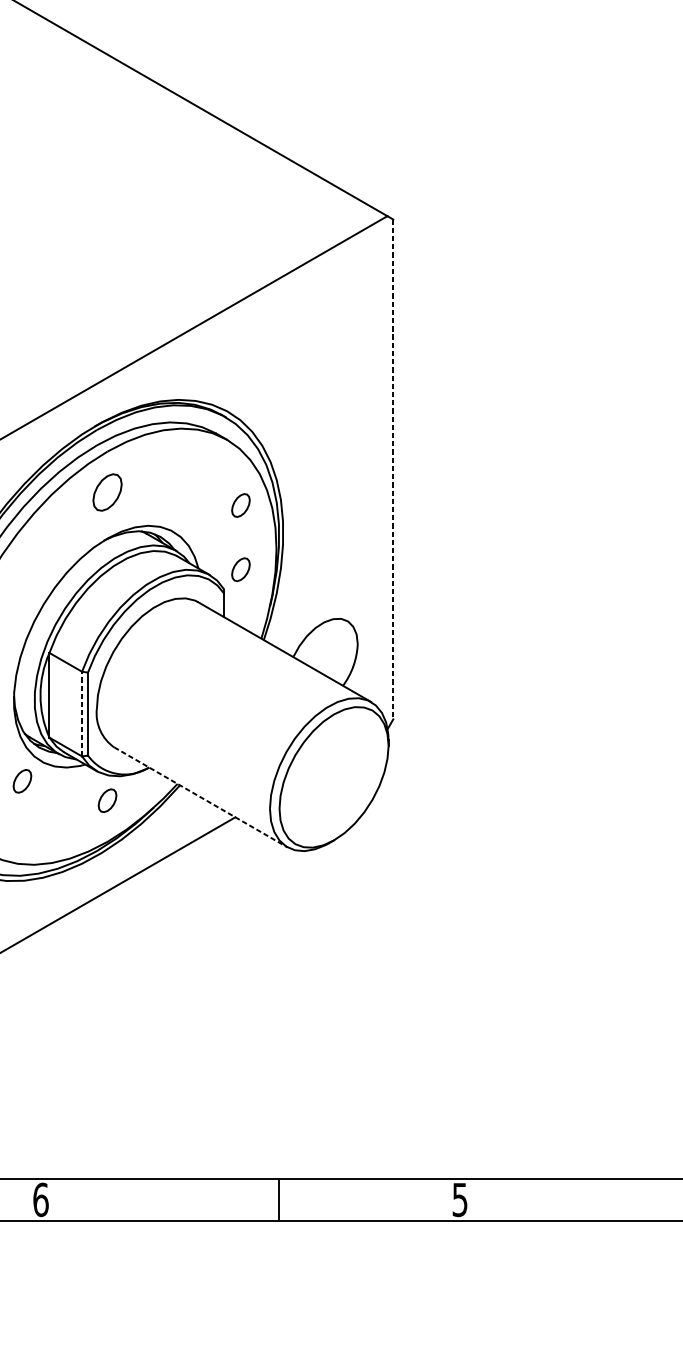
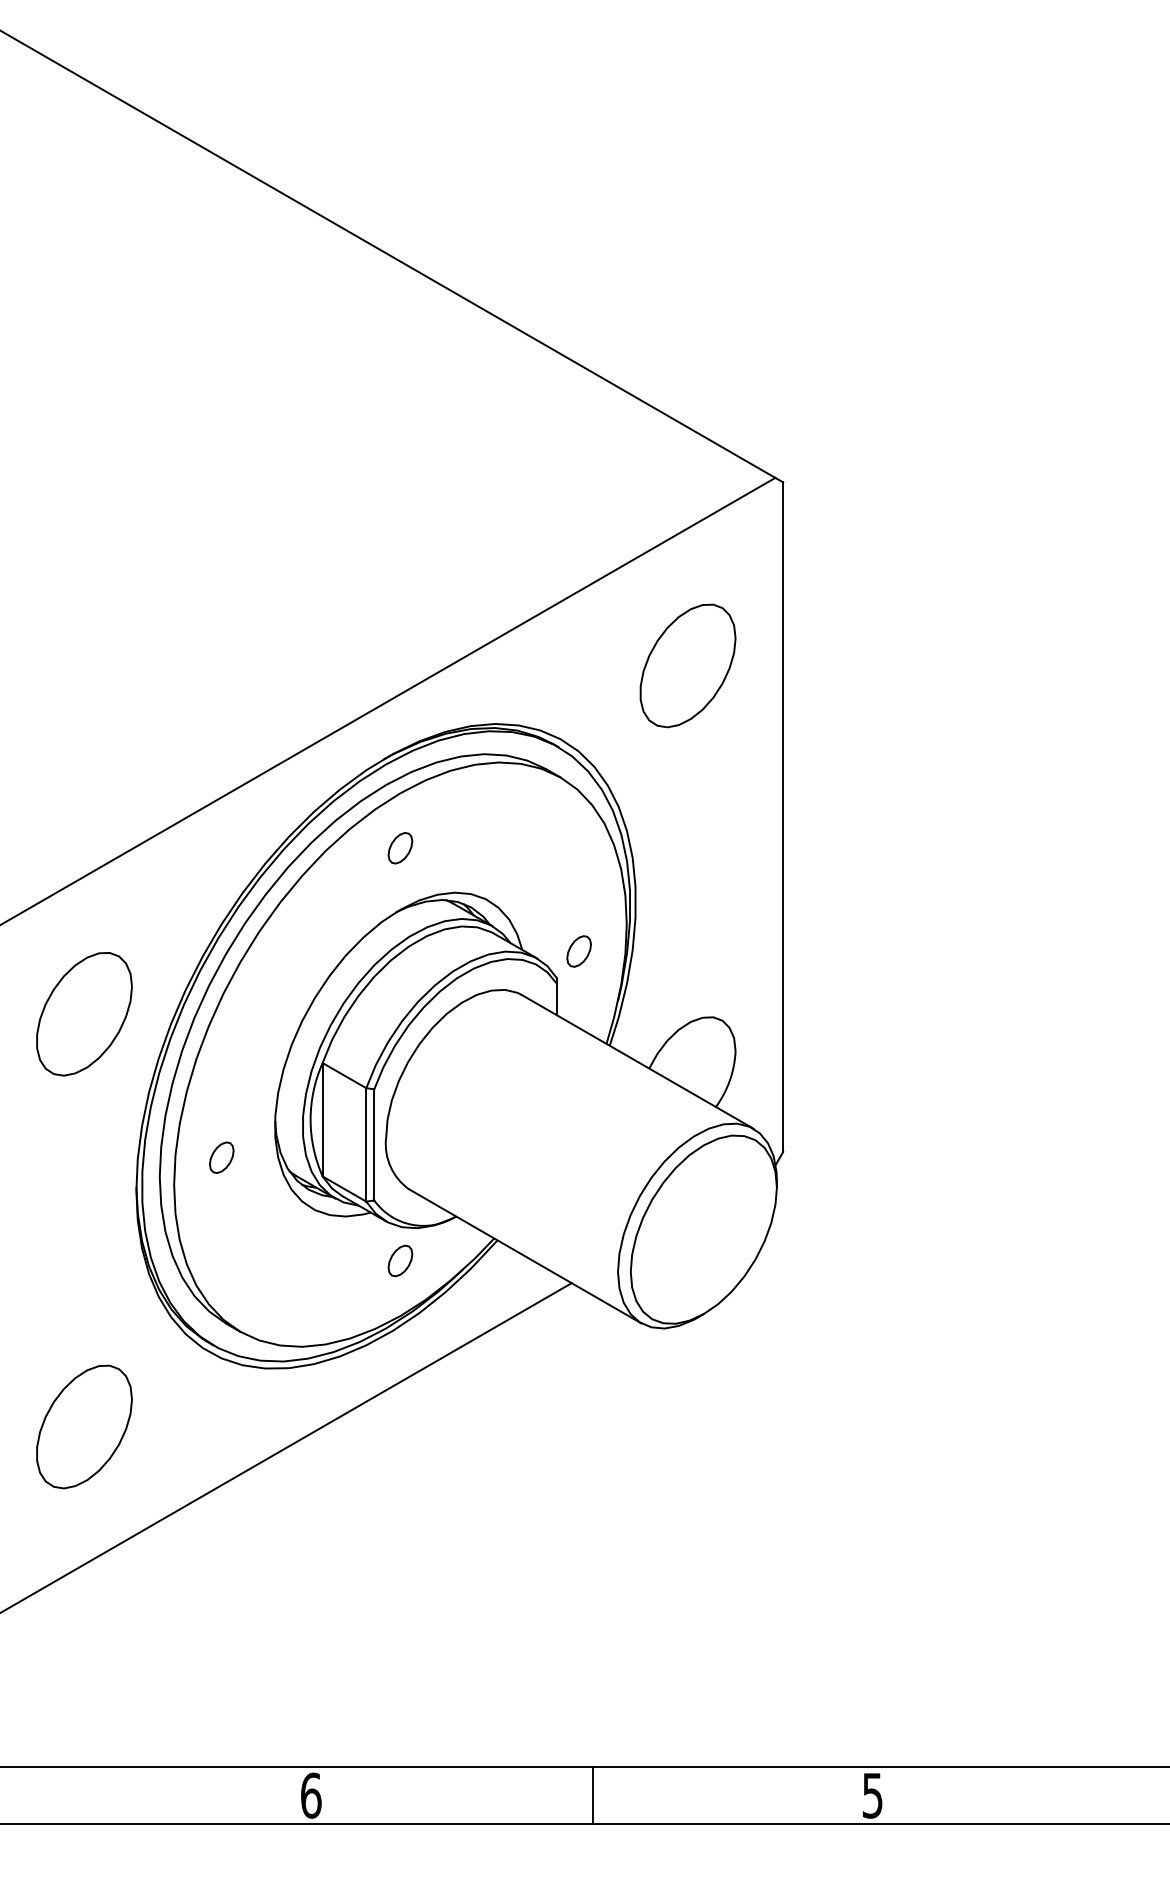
part: (321, 356) -> (687, 665), added
line: (393, 469) -> (783, 817), dashed -> solid
part: (107, 492) -> (400, 848), size x0.62
part: (240, 505) -> (578, 865), removed
line: (82, 713) -> (366, 1144), dashed -> solid
part: (22, 780) -> (286, 1234), removed
line: (200, 797) -> (525, 1256), dashed -> solid
line: (279, 1199) -> (592, 1795), moved

